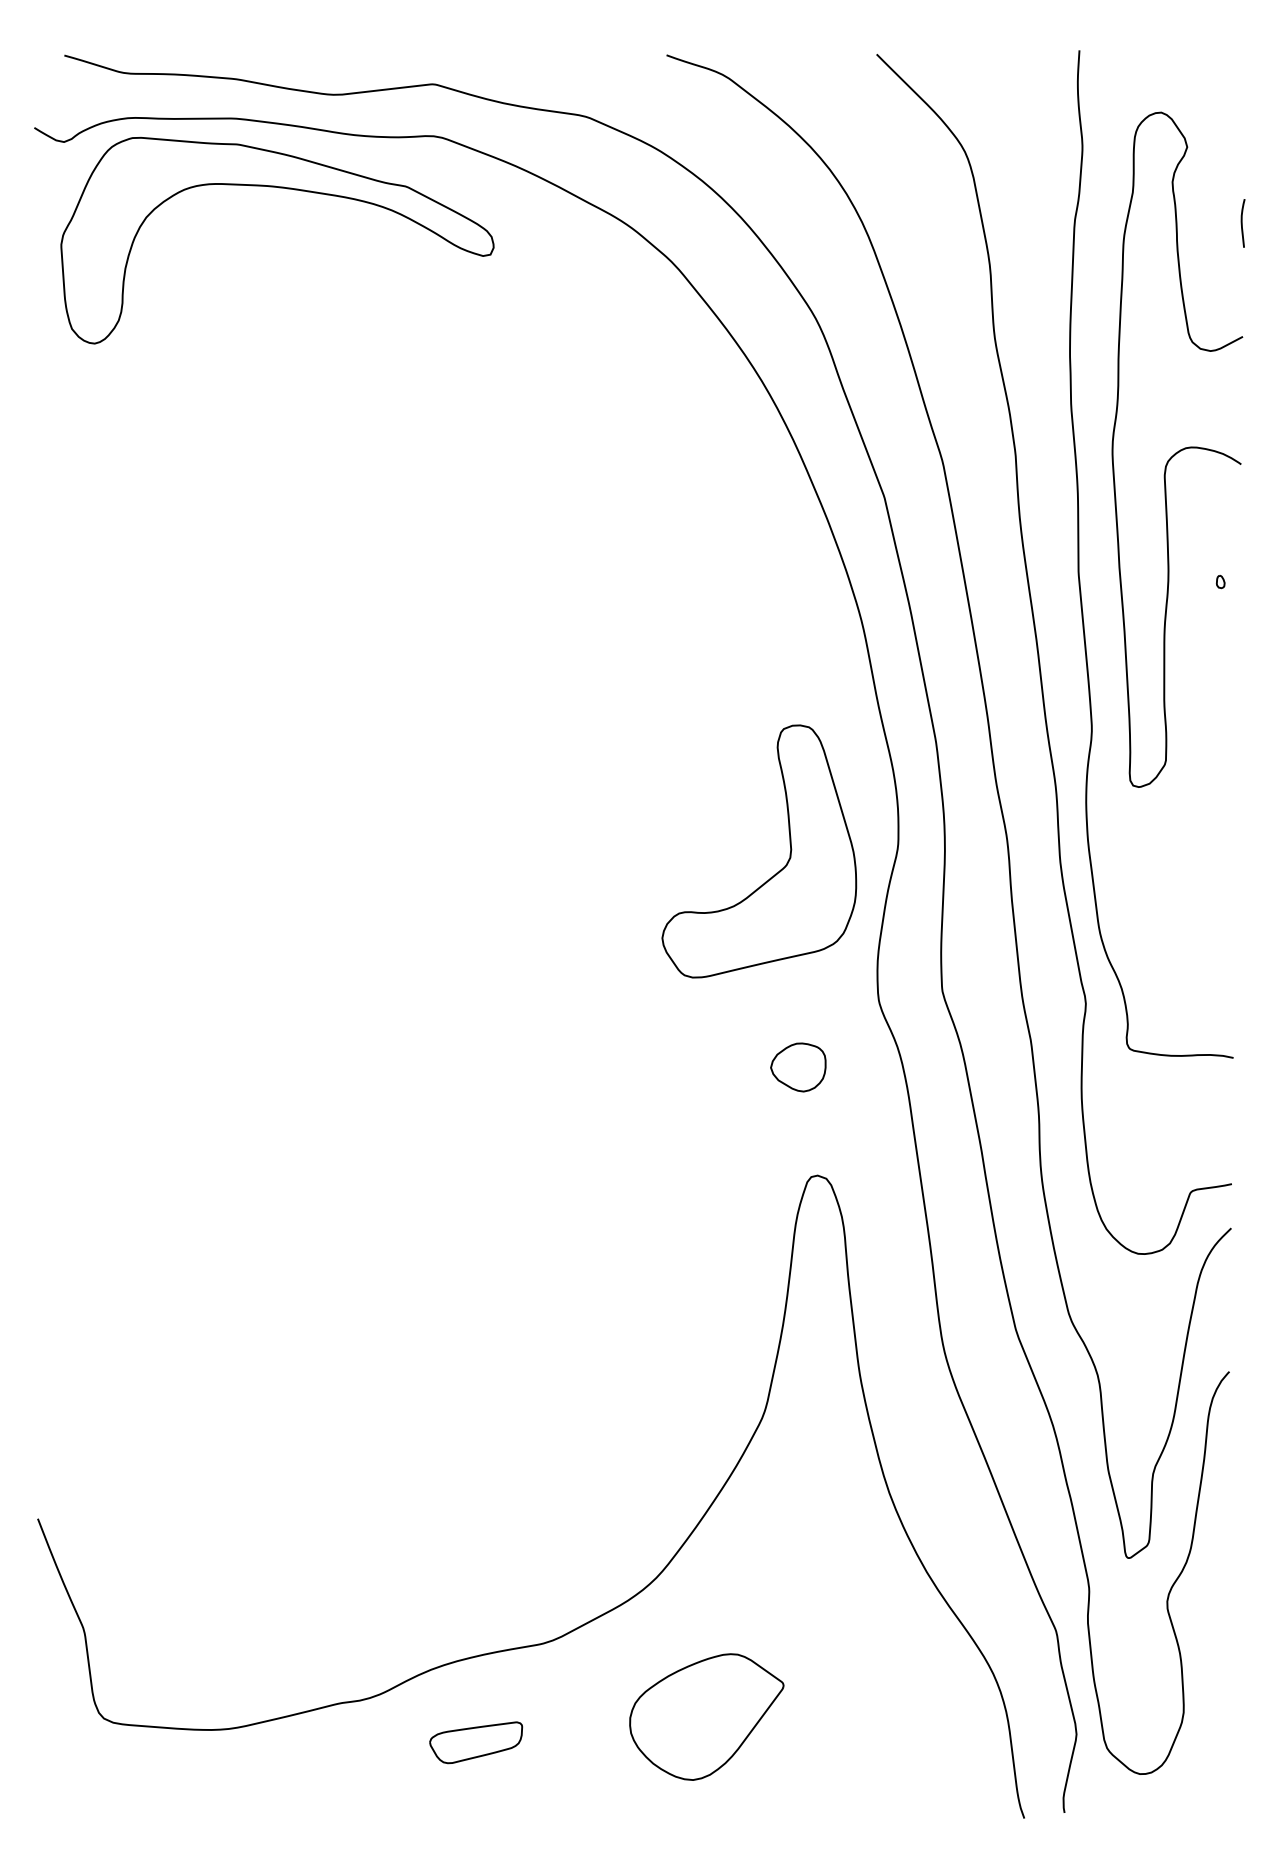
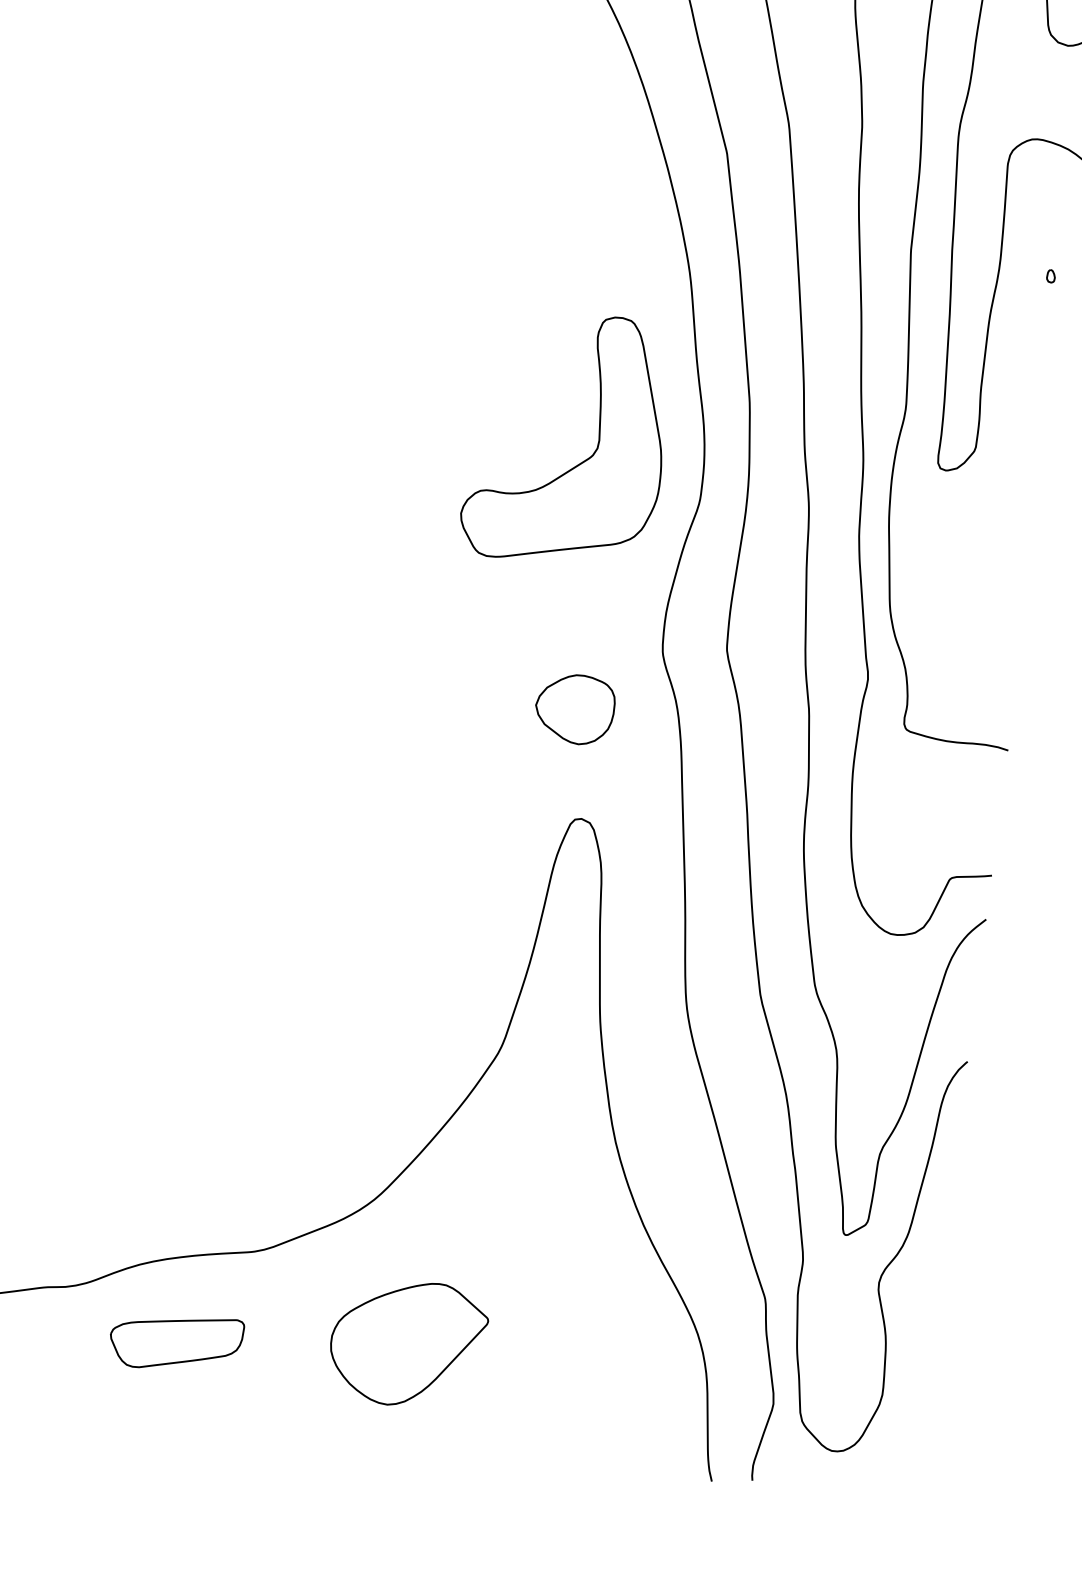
part: (776, 872) -> (582, 461), moved
part: (798, 1067) -> (575, 709), size x1.43
part: (475, 1742) -> (175, 1342), size x1.43

